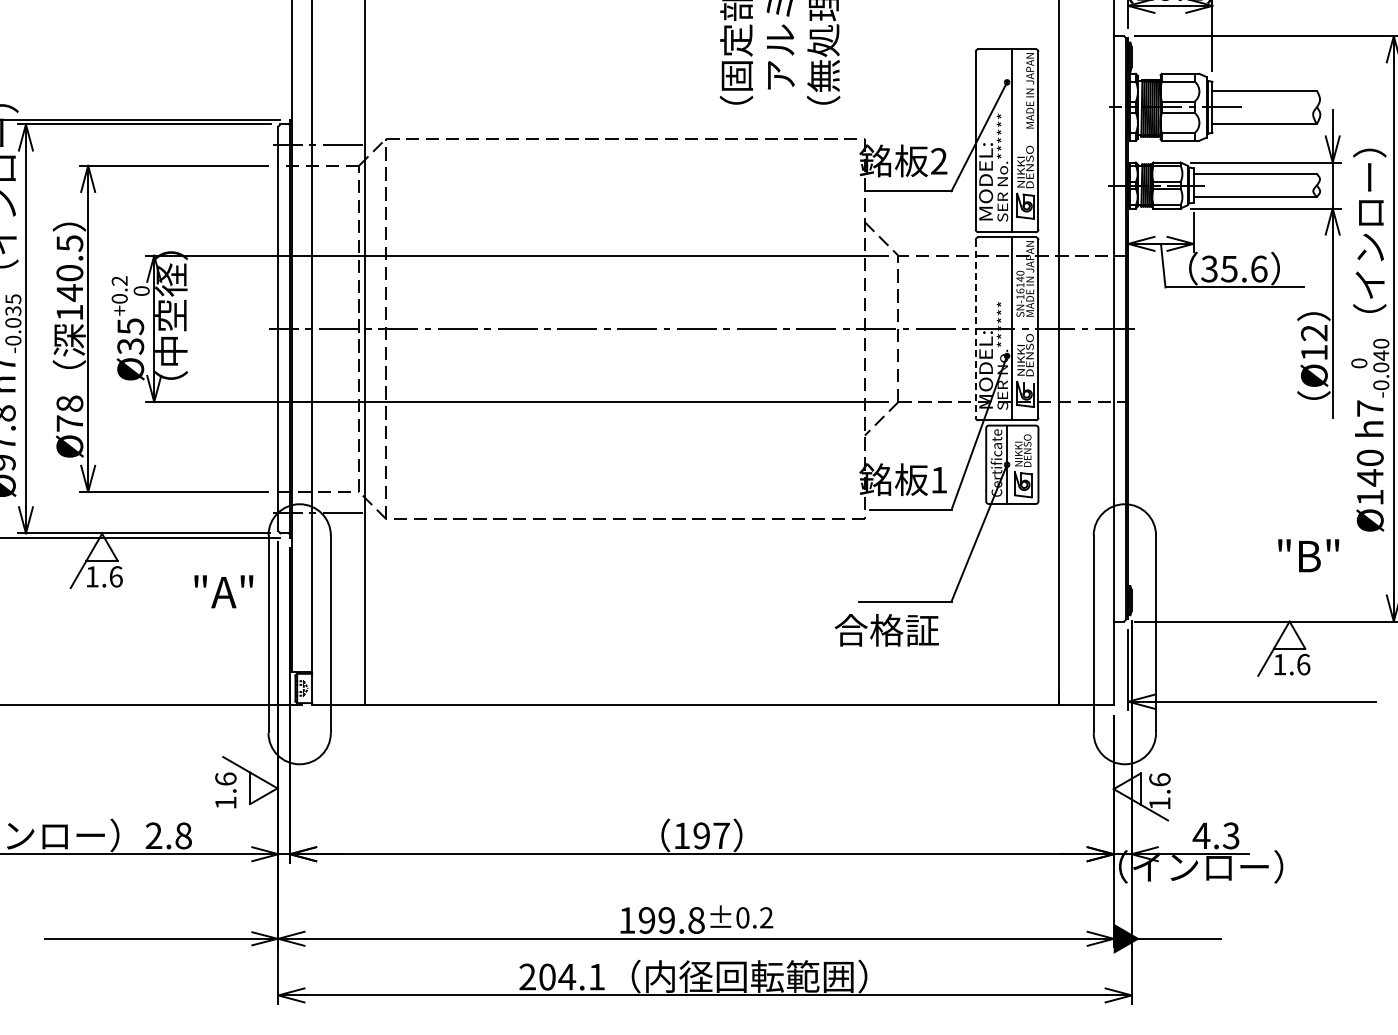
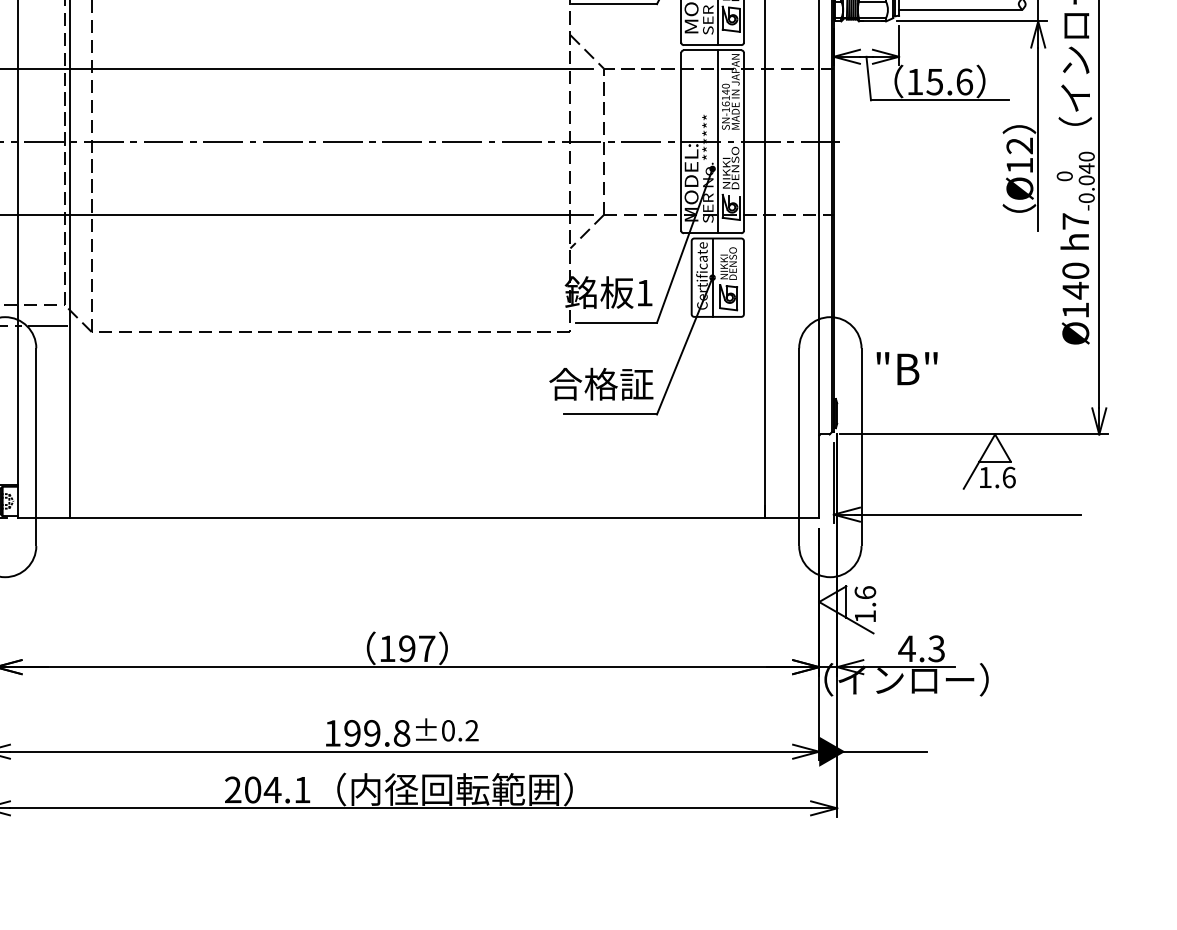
text: (1209, 268) -> (914, 81), 35.6 -> 15.6
line: (975, 328) -> (680, 141), dashed -> solid
text: (1308, 555) -> (906, 368), moved
text: (886, 630) -> (600, 384), moved

